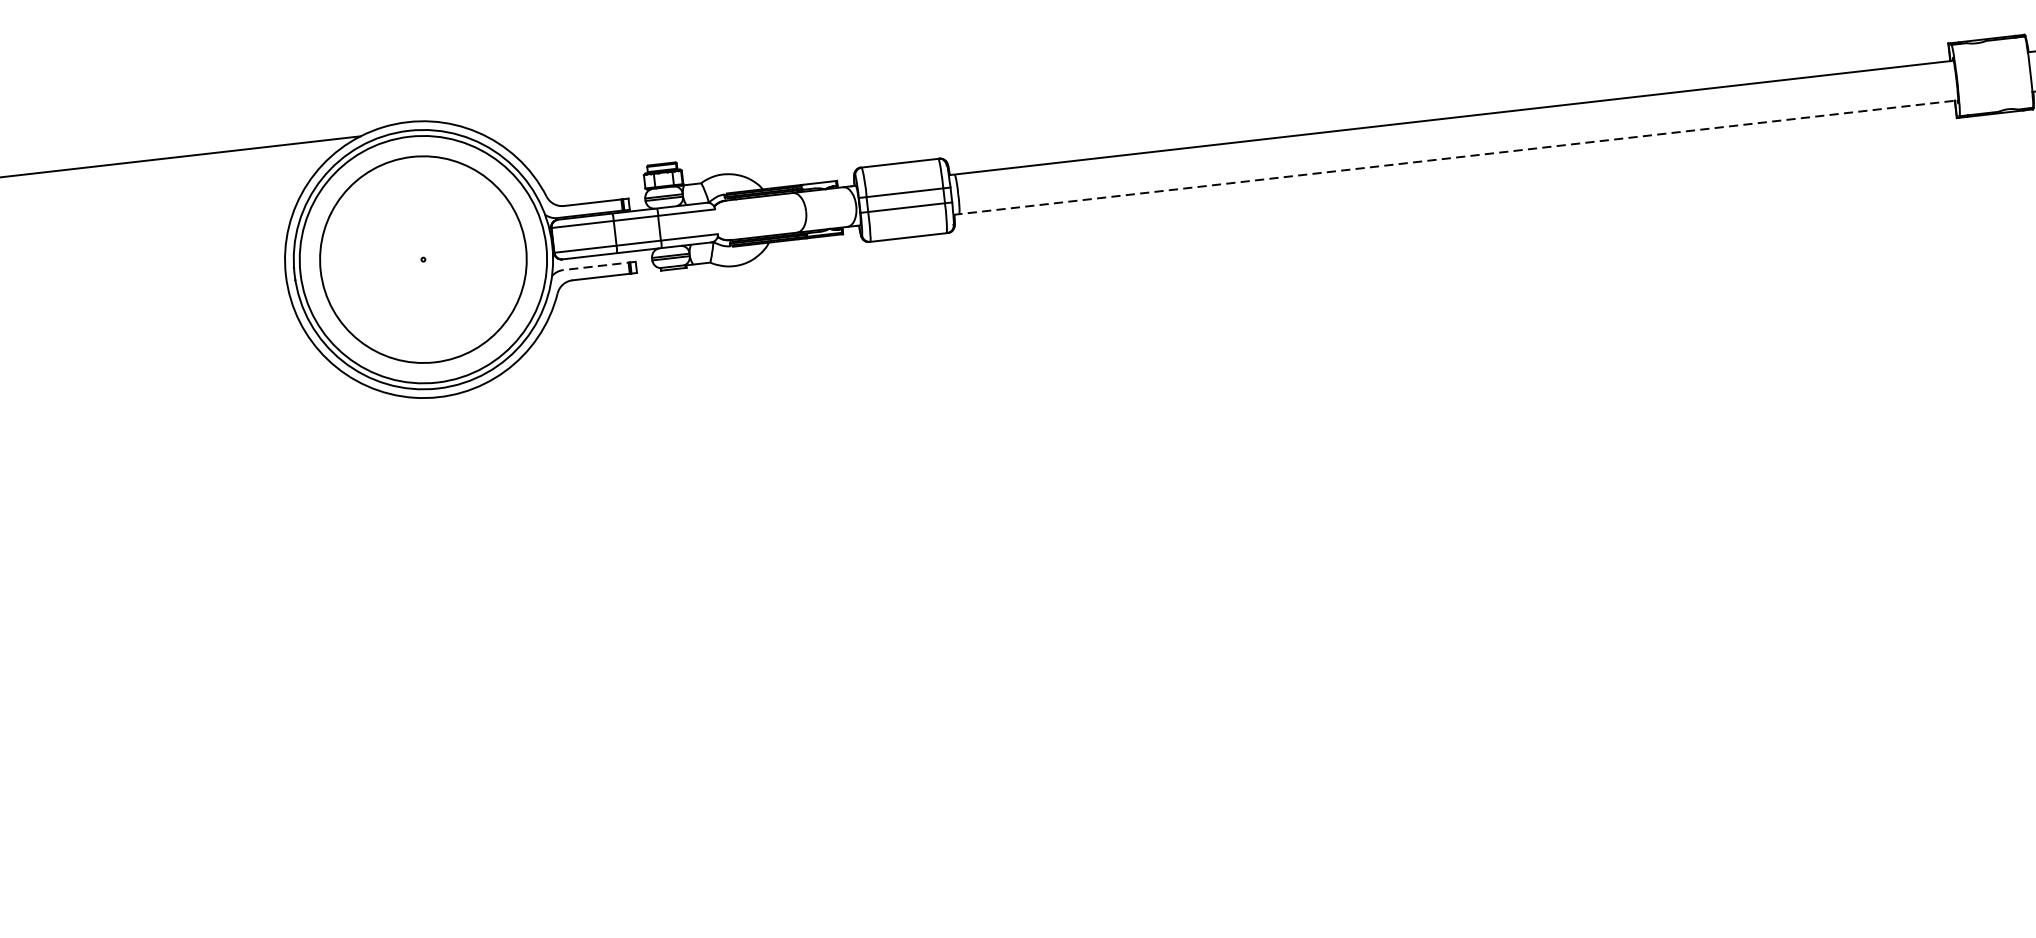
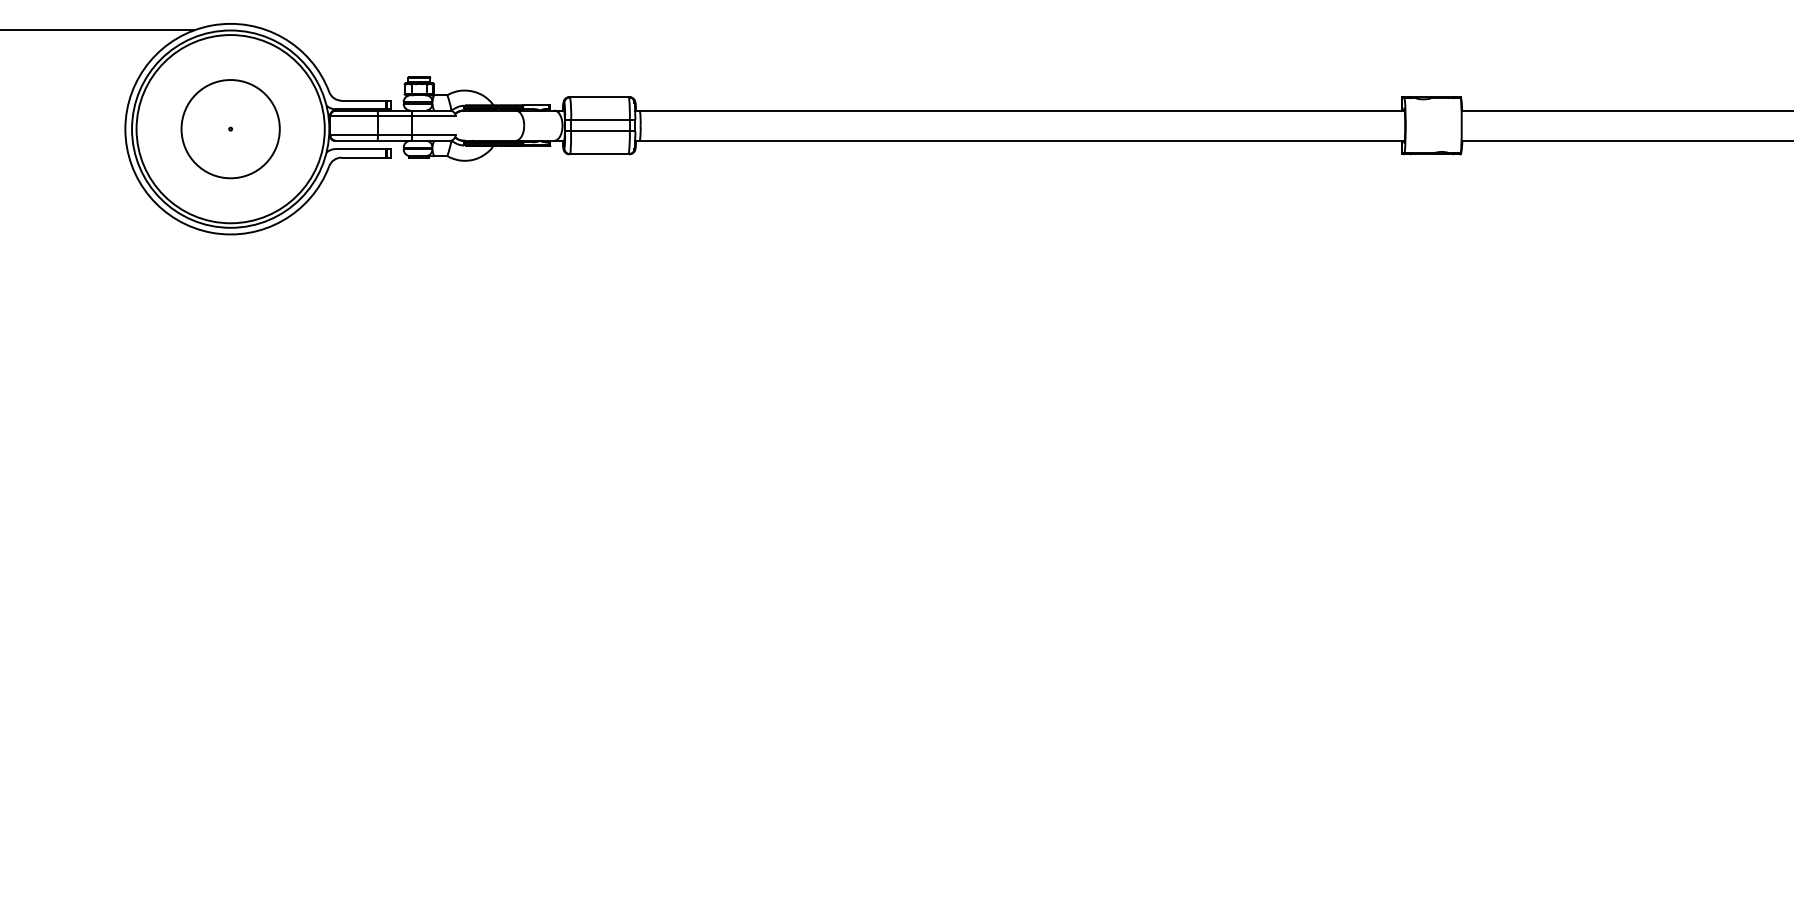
line: (1456, 156) -> (1020, 140), dashed -> solid
circle: (423, 260) -> (230, 129), size x0.62
line: (599, 266) -> (363, 149), dashed -> solid

